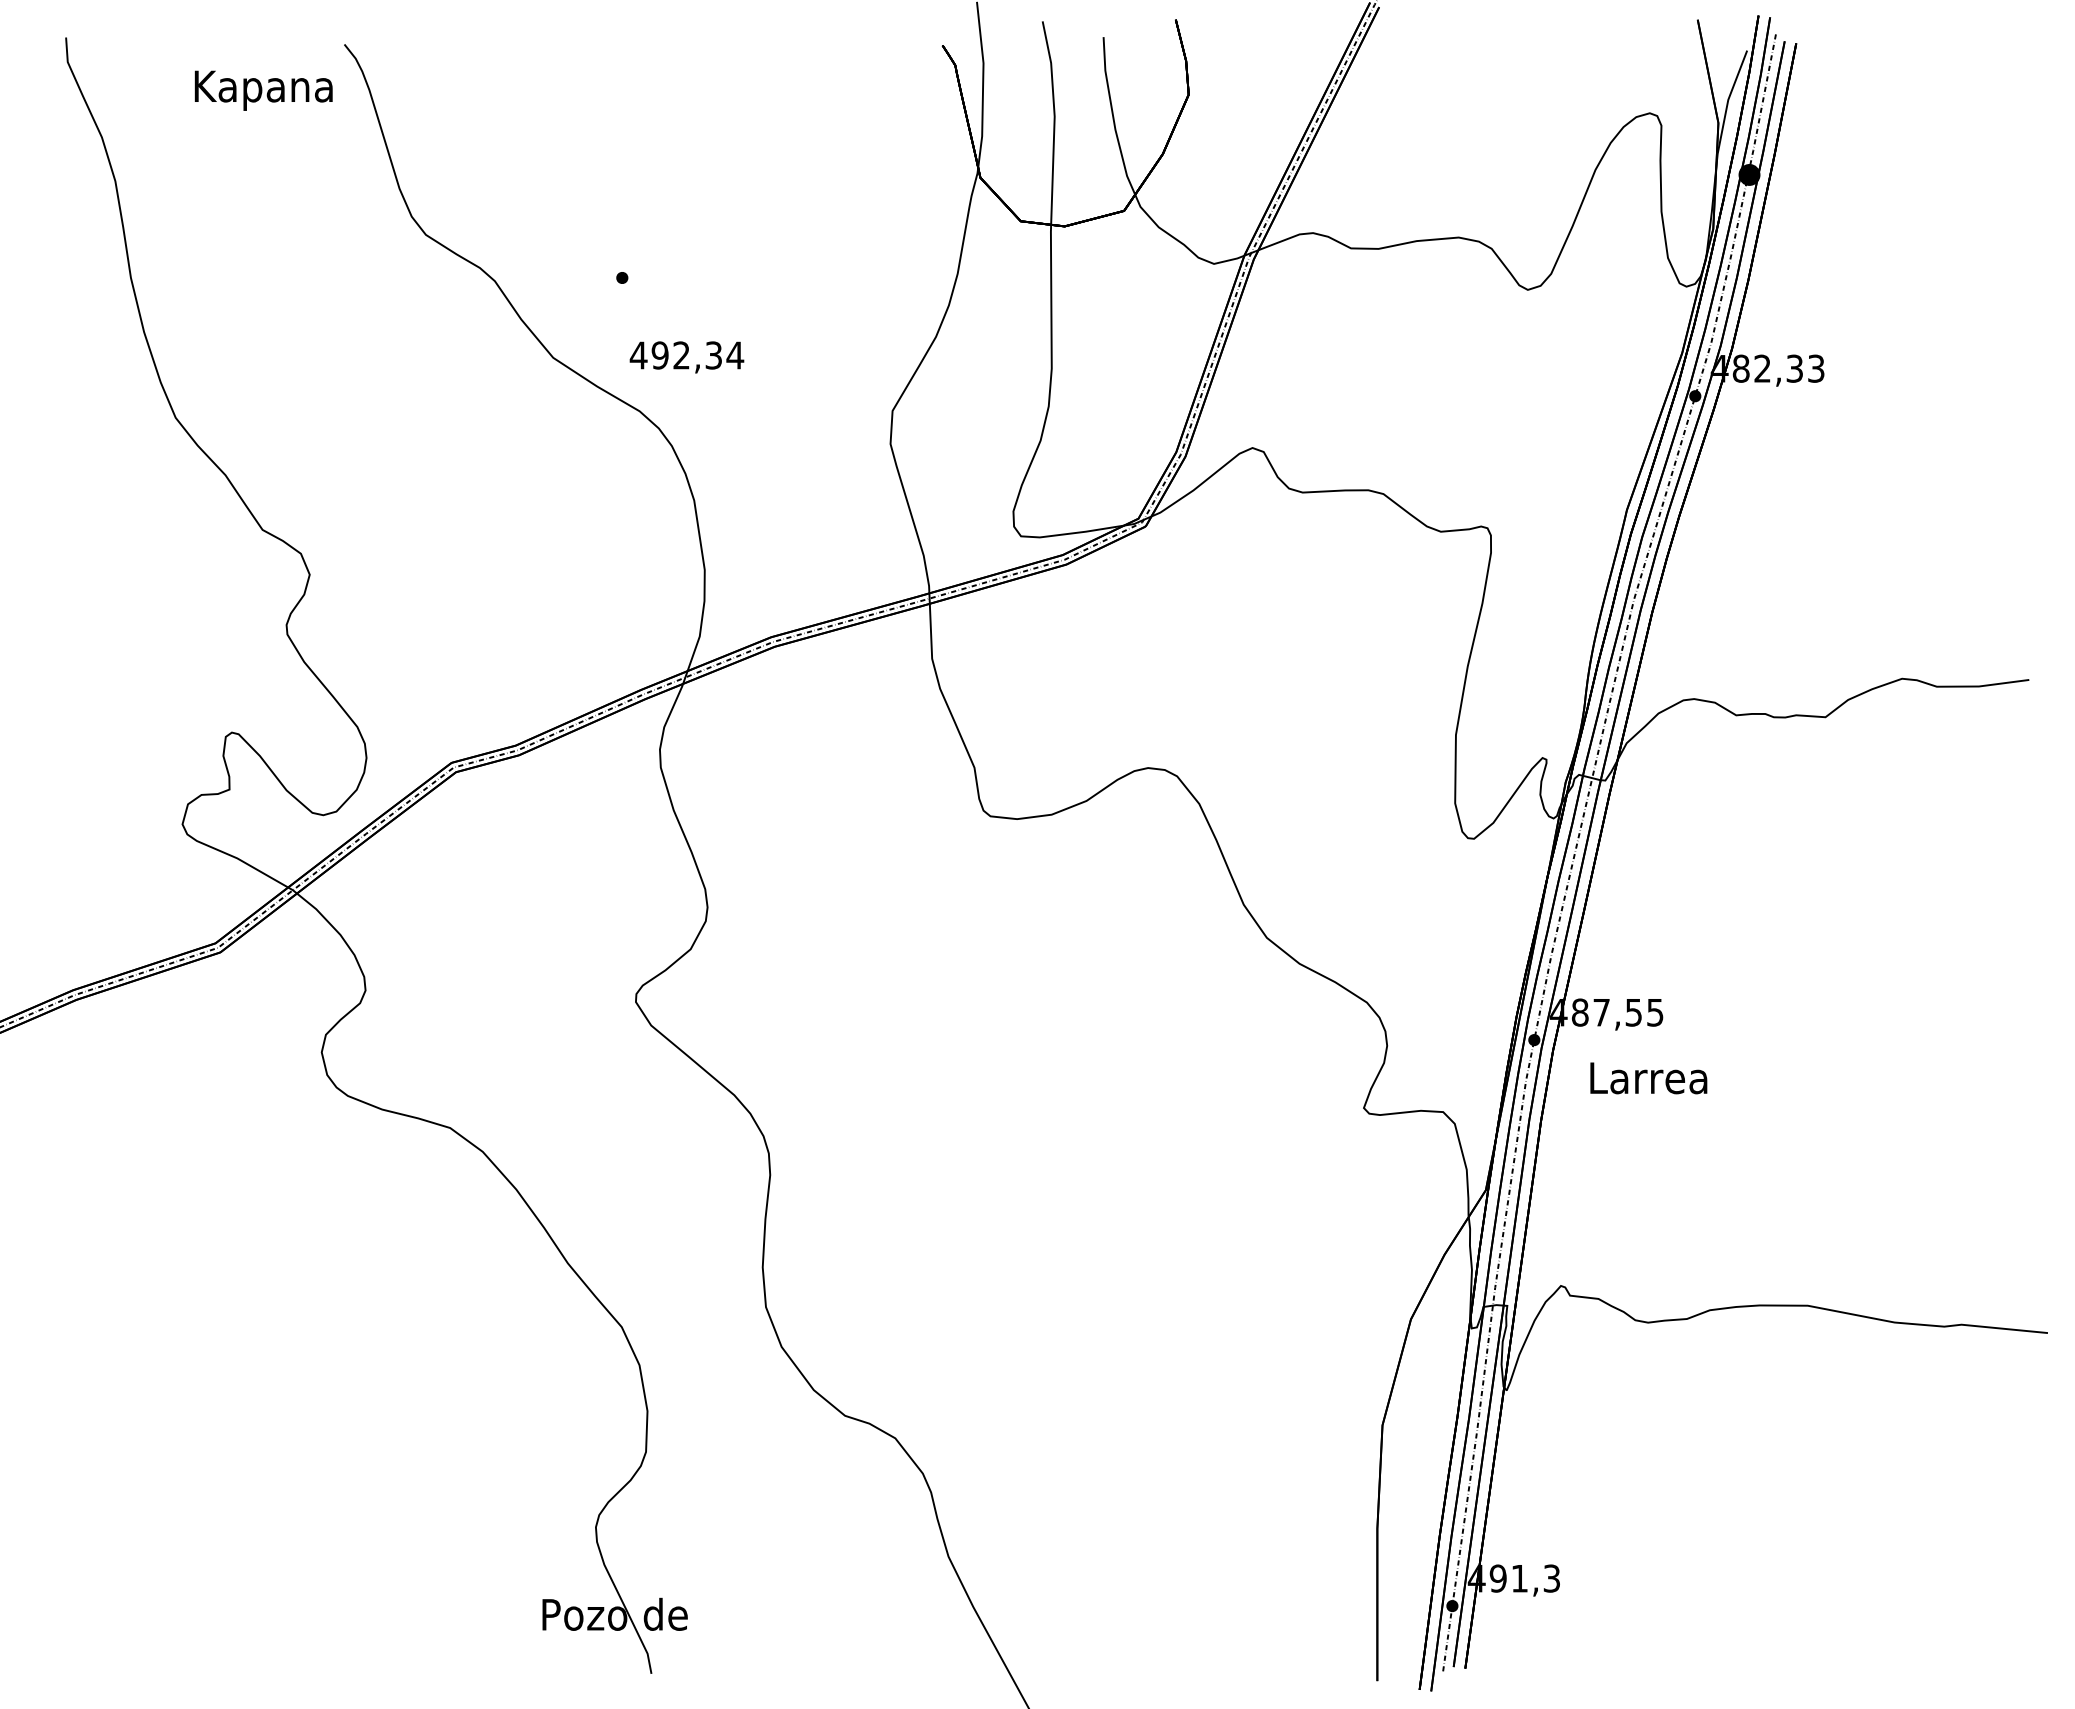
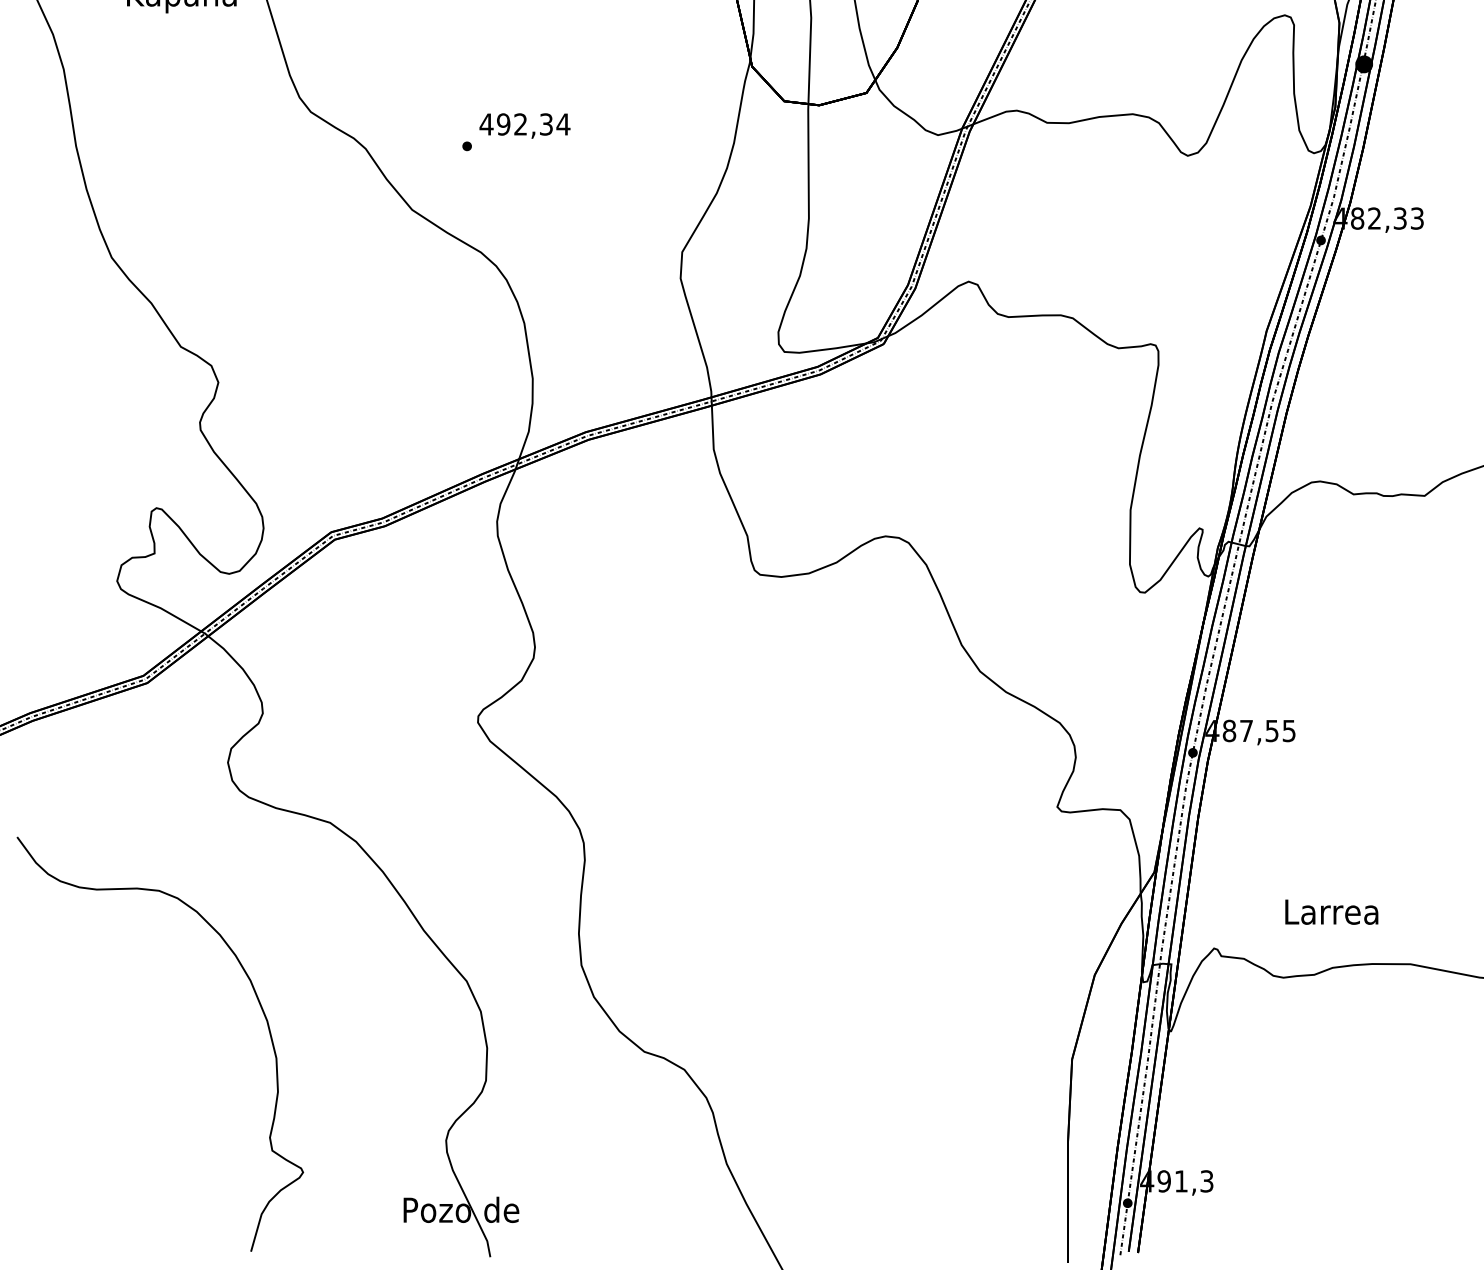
text: (686, 357) -> (524, 126), moved
text: (1648, 1078) -> (1331, 912), moved
curve: (360, 1354) -> (258, 1003), added

